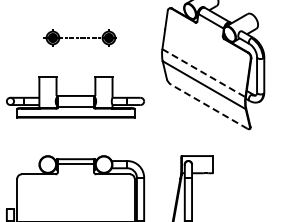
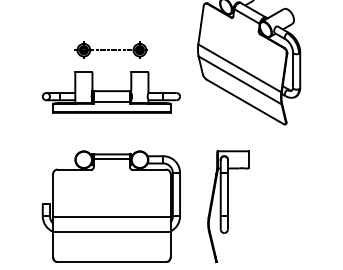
part: (79, 37) -> (110, 49), moved
line: (203, 73) -> (239, 68), dashed -> solid
line: (208, 106) -> (244, 101), dashed -> solid

